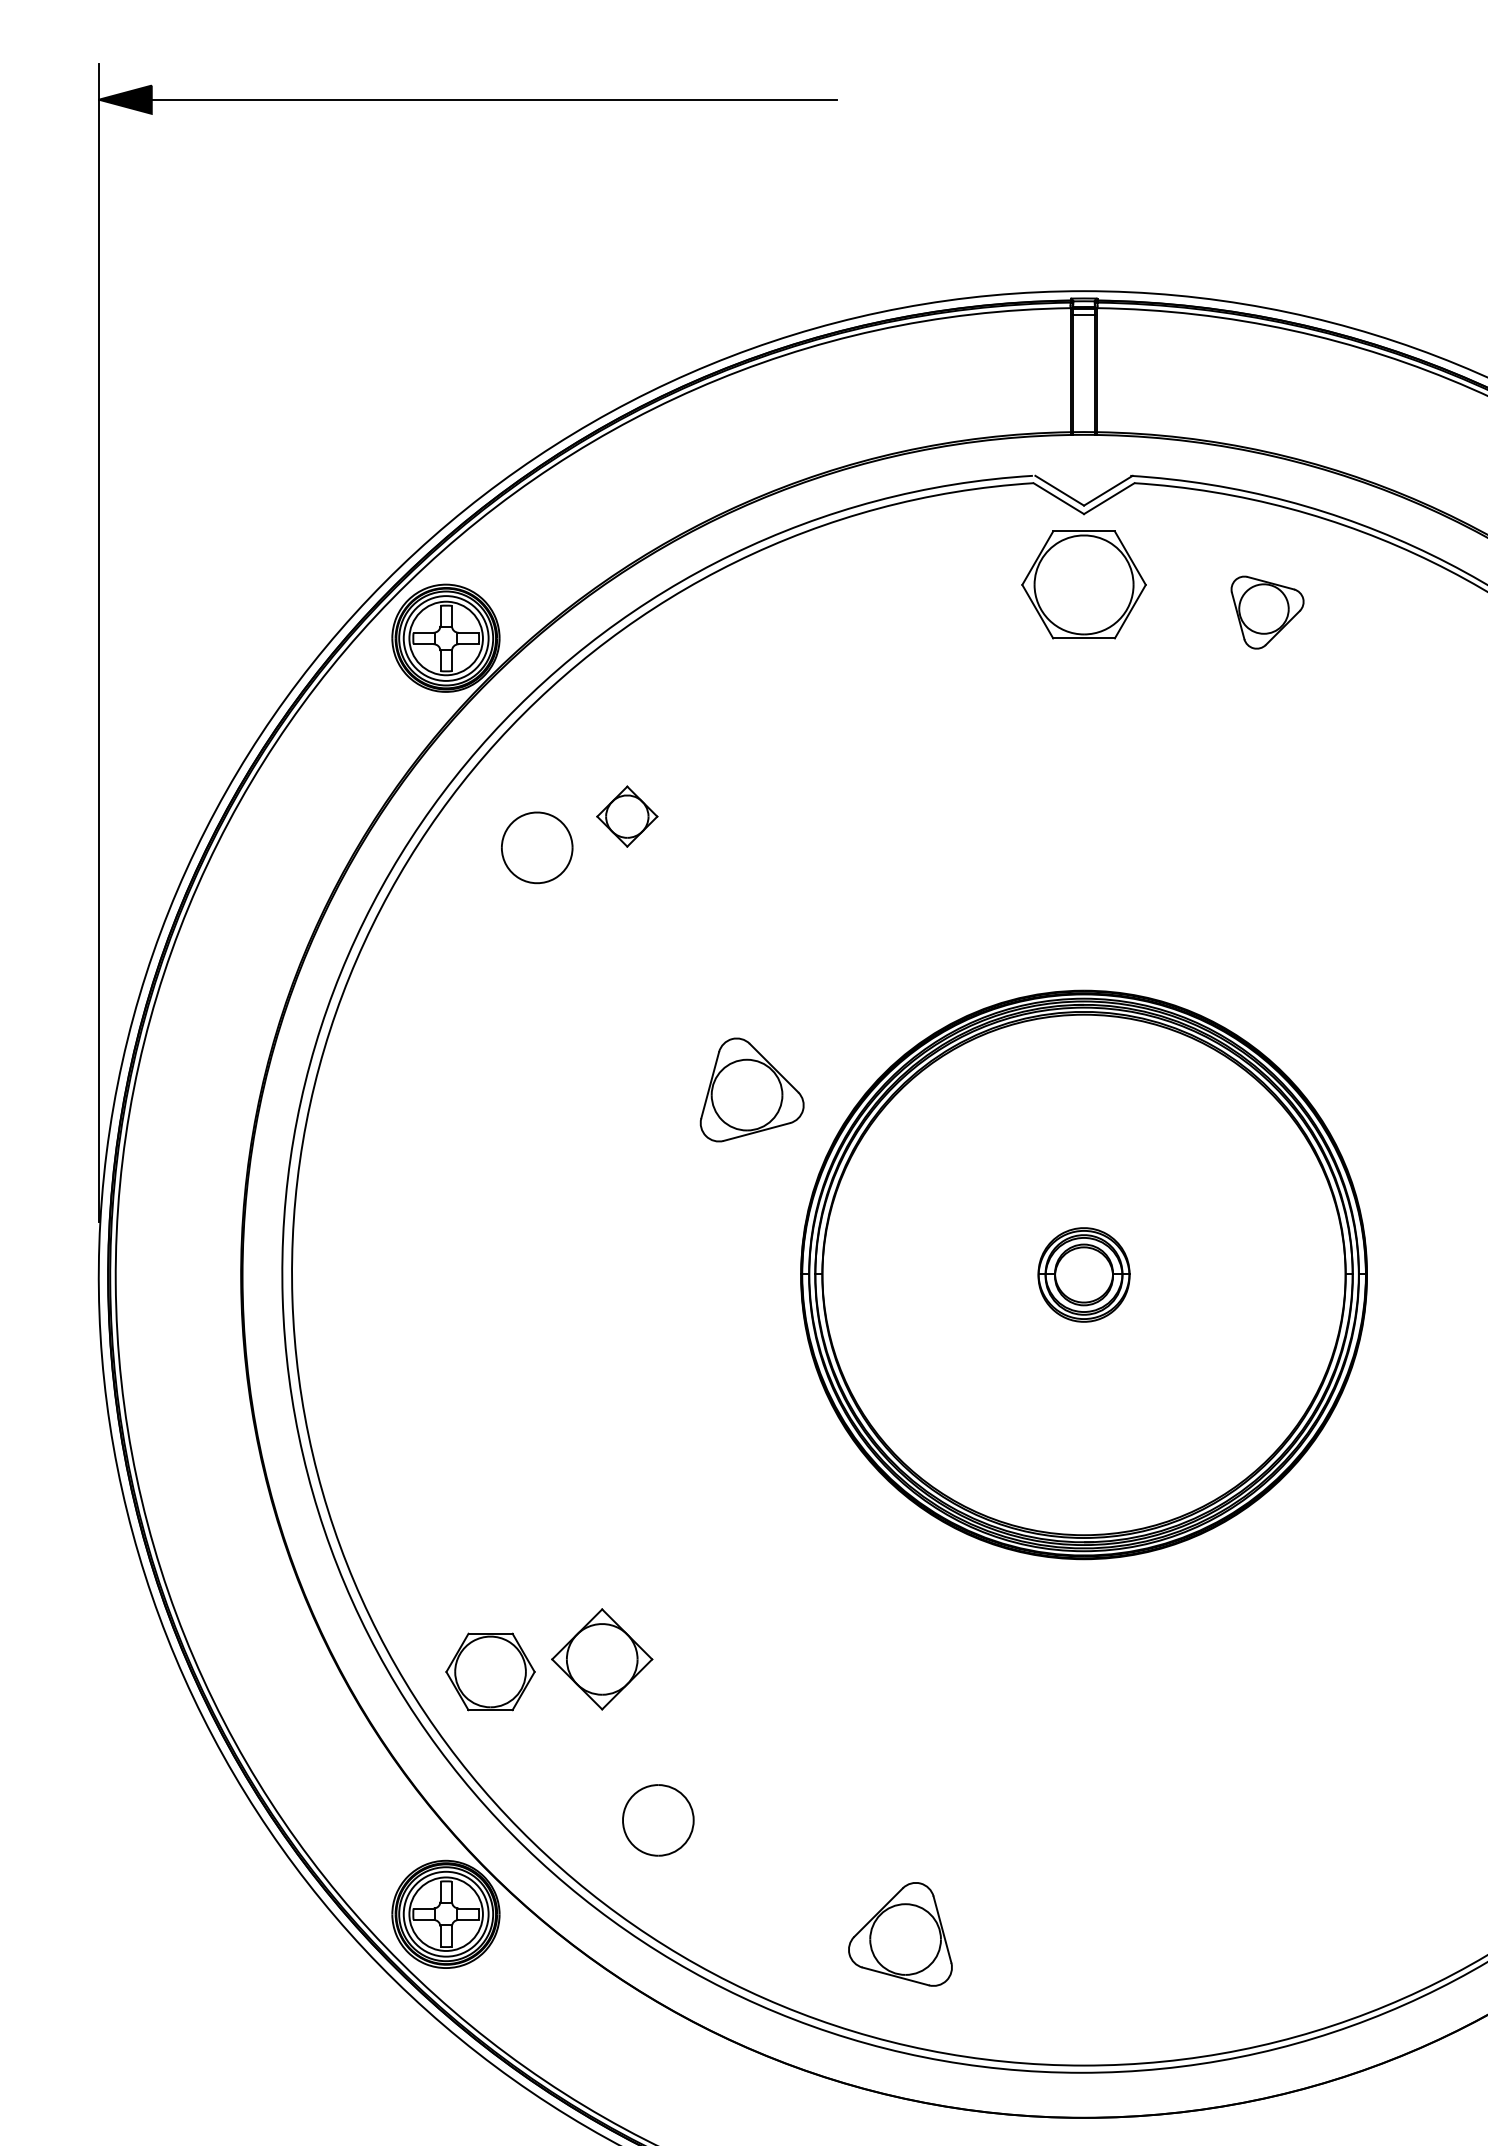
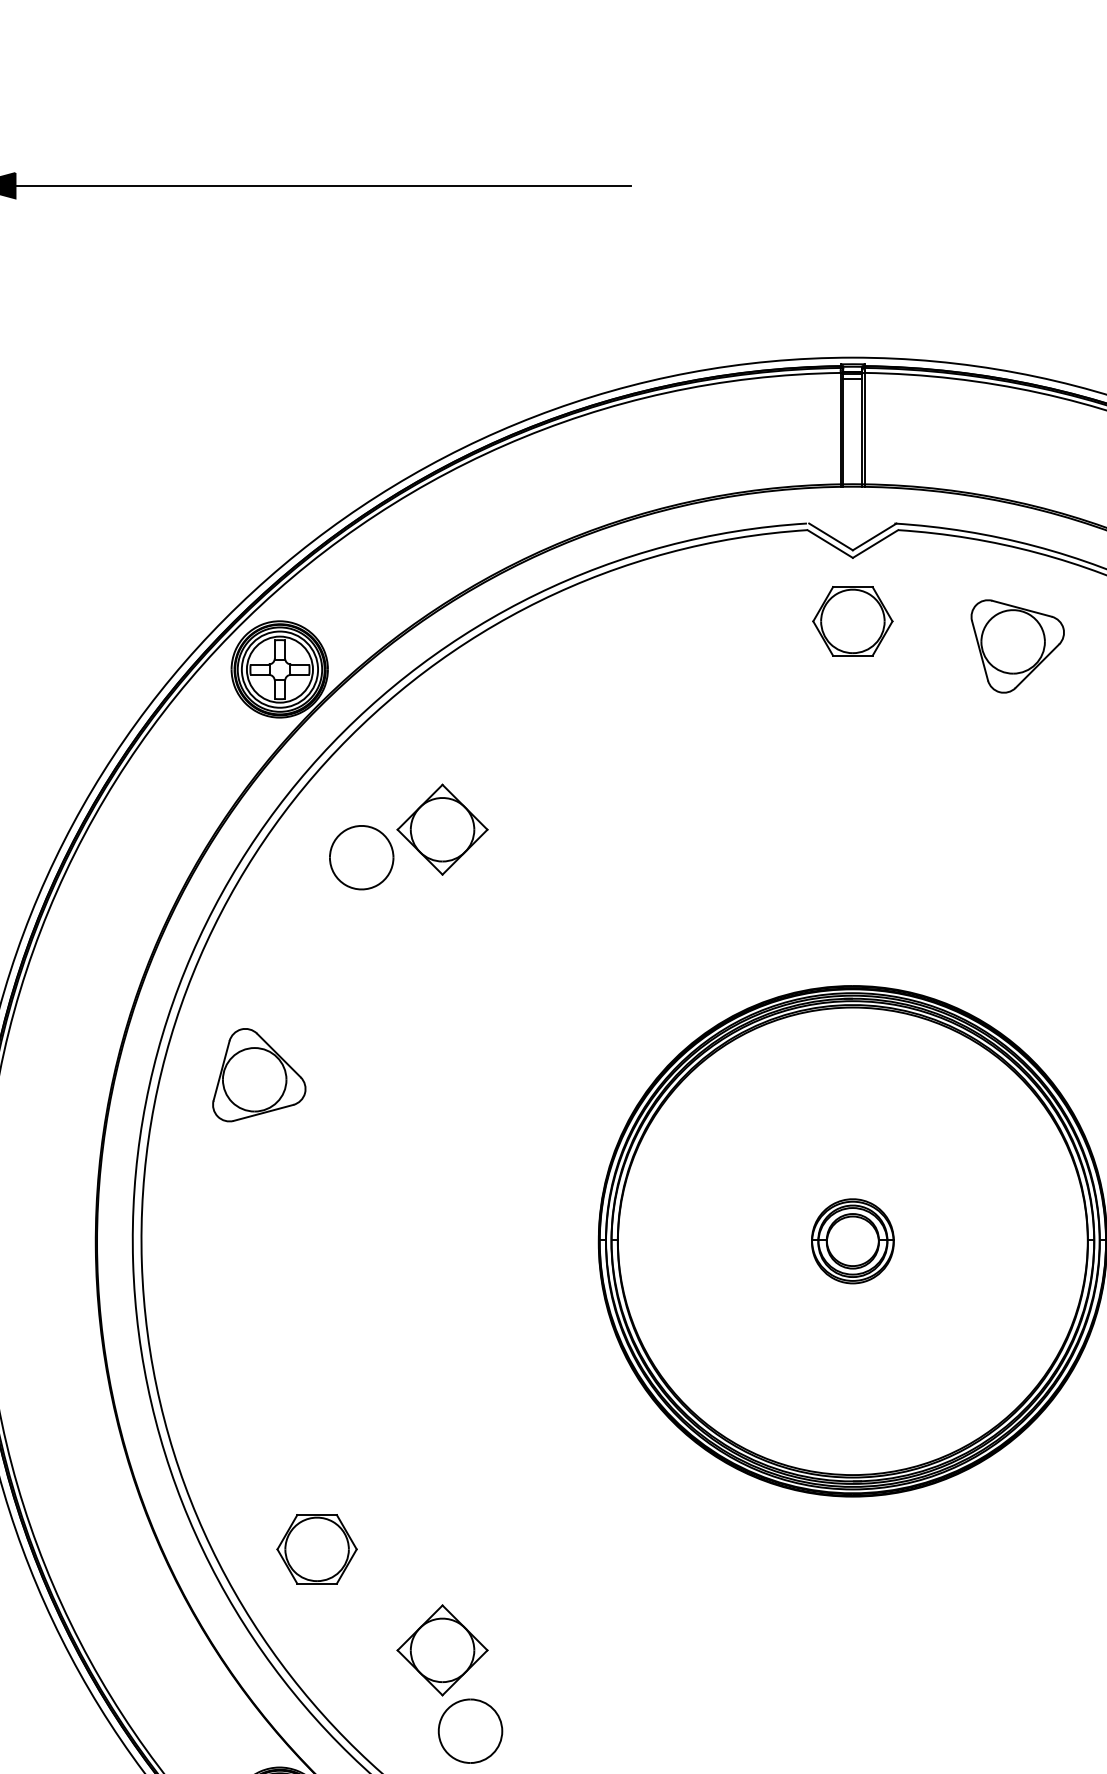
part: (1083, 584) -> (852, 621), size x0.71
part: (1267, 612) -> (1017, 646), size x1.43
part: (627, 816) -> (442, 829), size x1.67
part: (751, 1089) -> (258, 1074), moved
part: (602, 1659) -> (442, 1650), moved
part: (490, 1671) -> (317, 1548), moved

